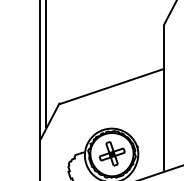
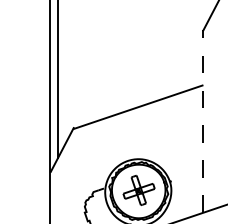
line: (164, 98) -> (203, 121), solid -> dashed

